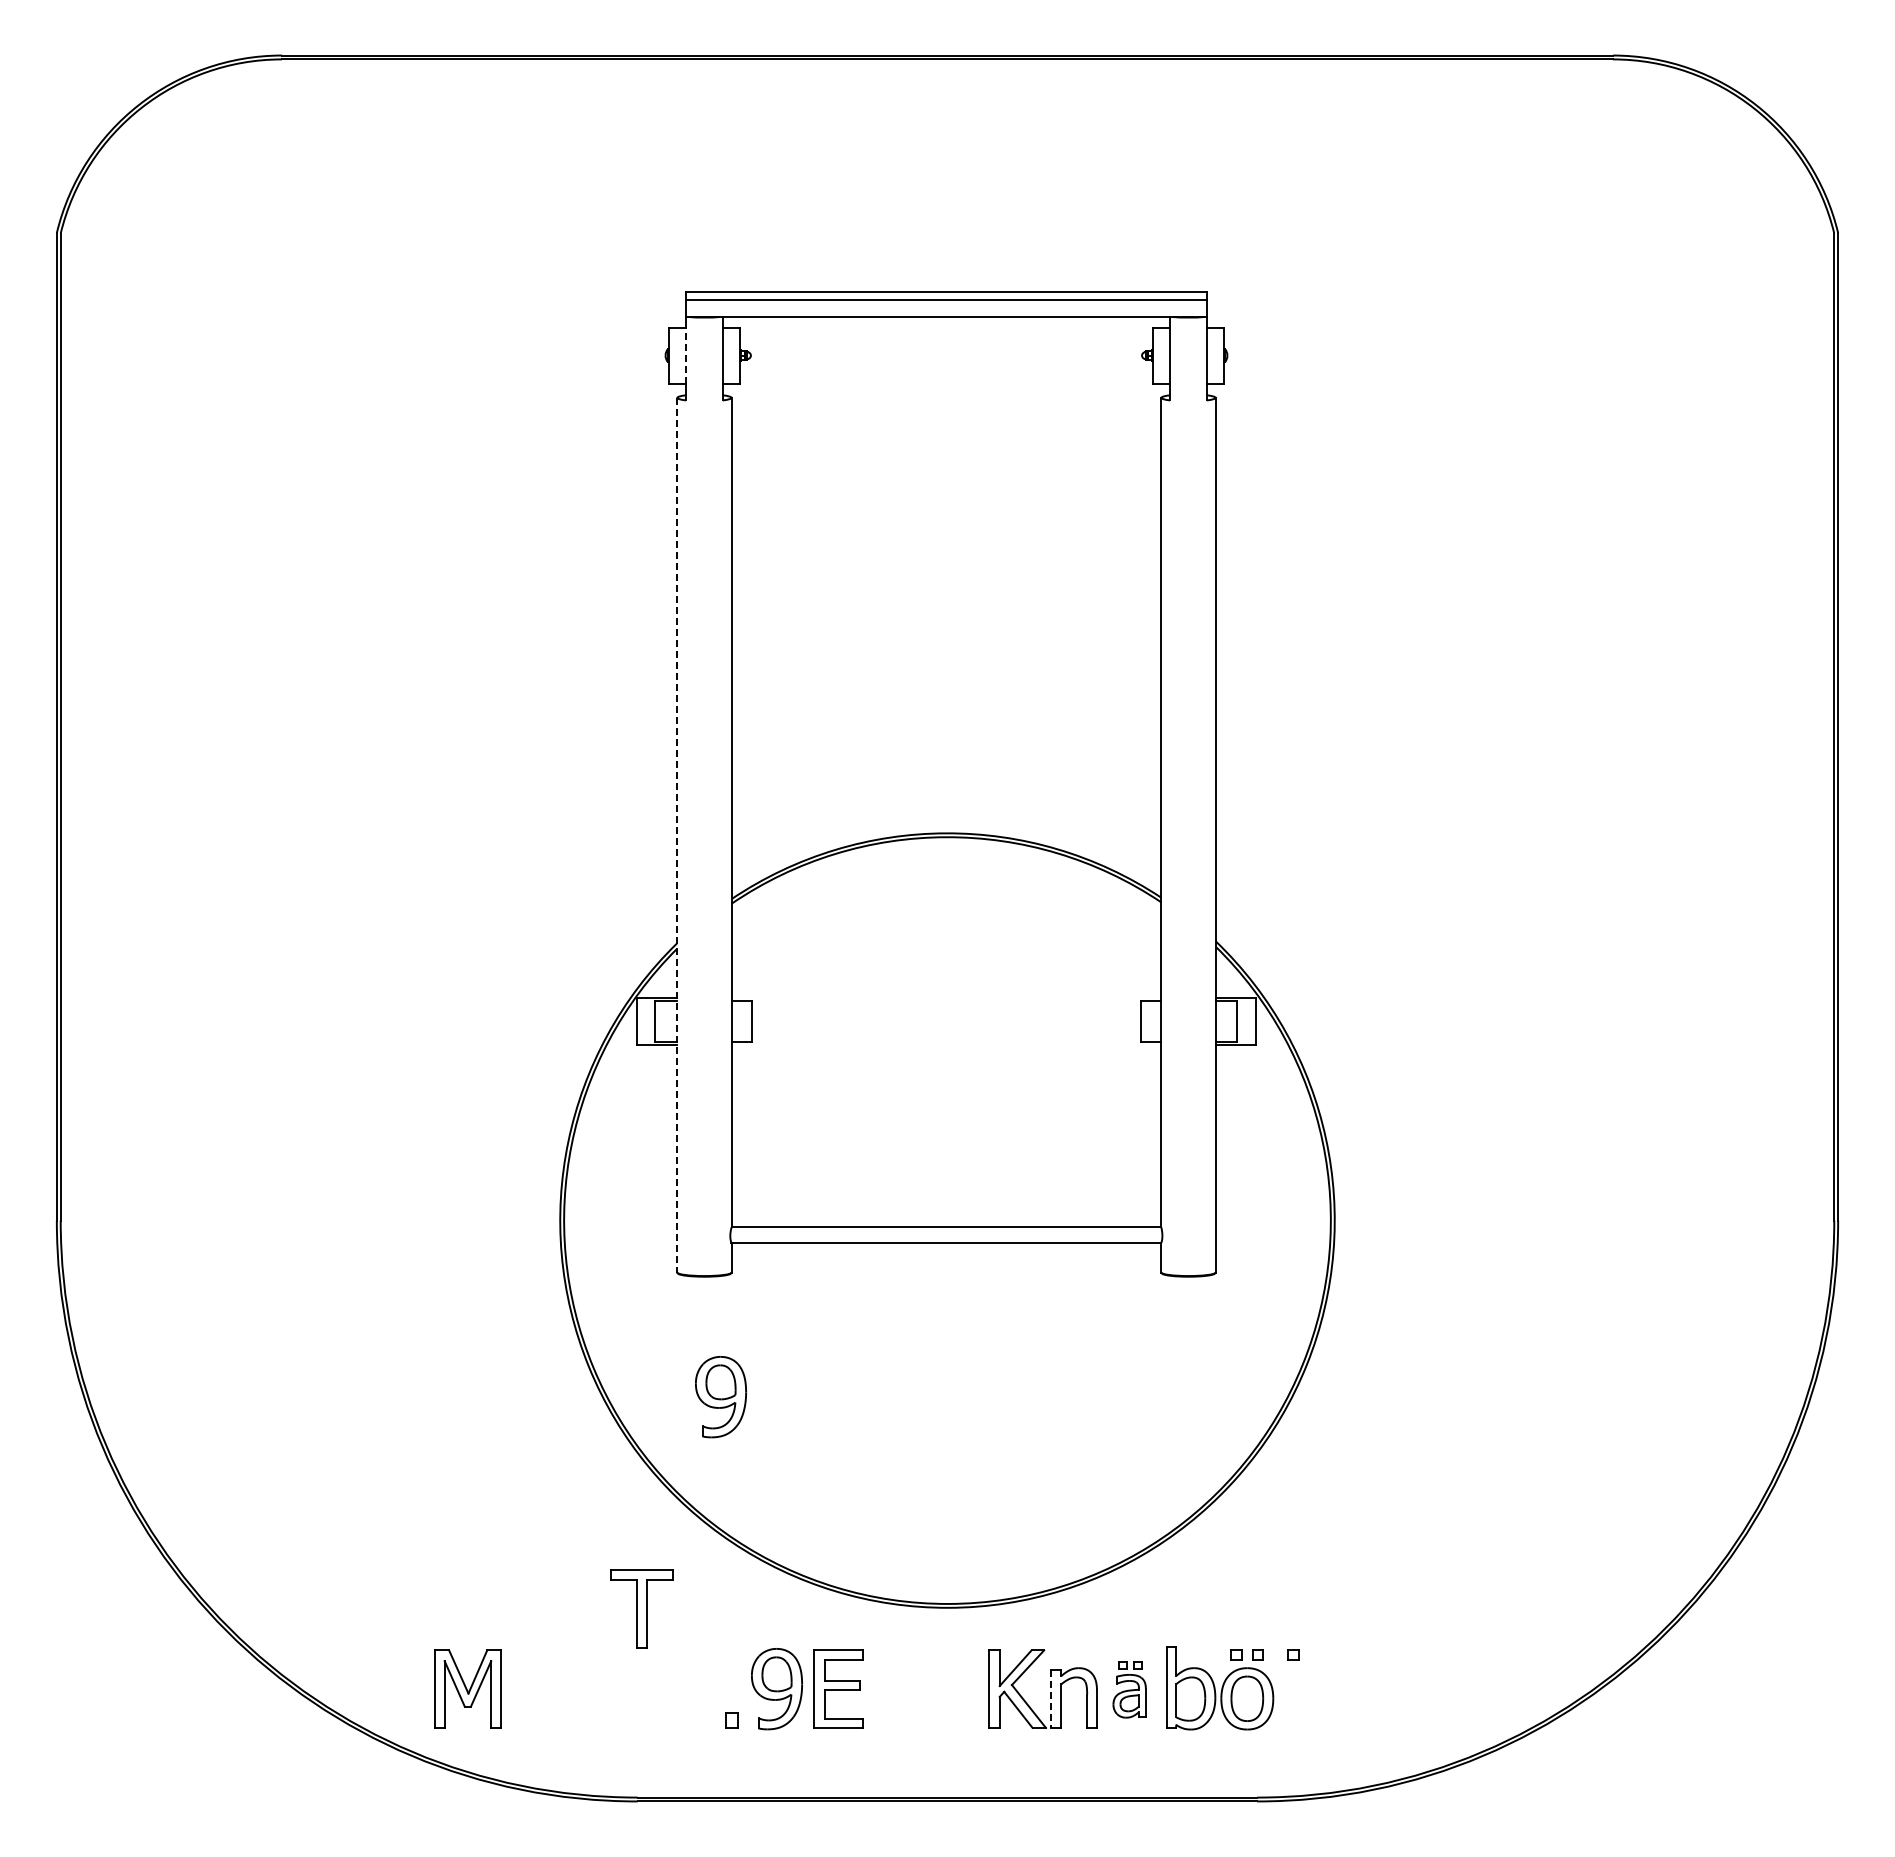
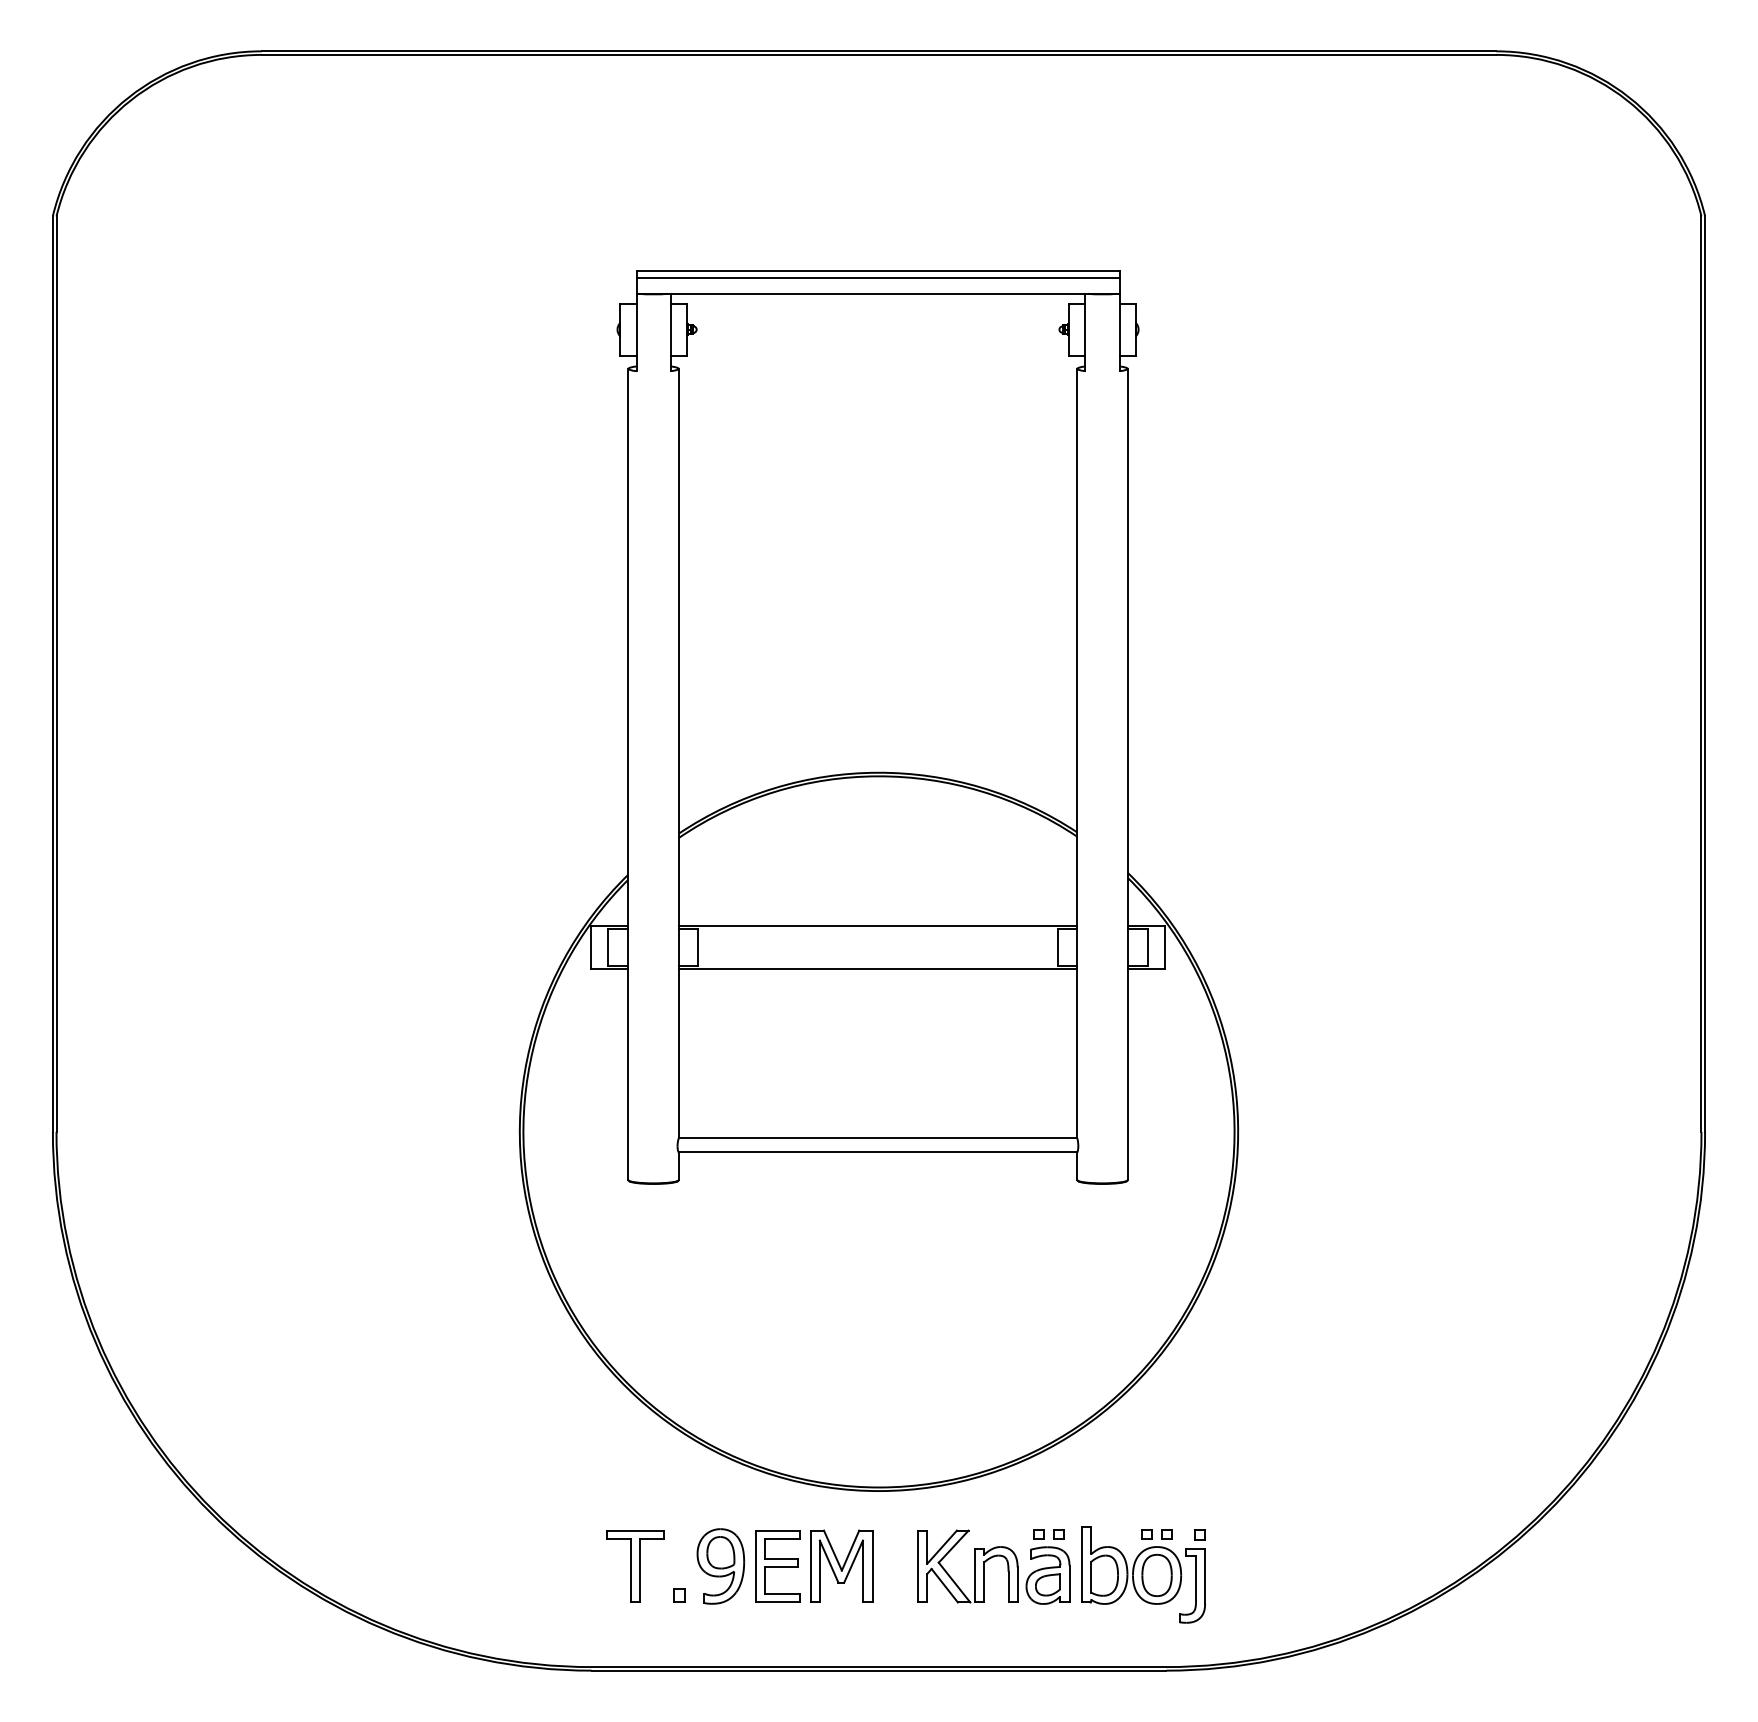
line: (686, 355) -> (636, 329), dashed -> solid
line: (677, 835) -> (628, 774), dashed -> solid
line: (946, 998) -> (878, 925), added
line: (946, 1044) -> (878, 968), added
part: (720, 1397) -> (668, 1295), removed
part: (641, 1608) -> (635, 1565), moved
part: (467, 1688) -> (840, 1565), moved
part: (1129, 1689) -> (1047, 1566), size x1.43
line: (1051, 1699) -> (975, 1576), dashed -> solid
part: (1285, 1709) -> (1192, 1585), added

